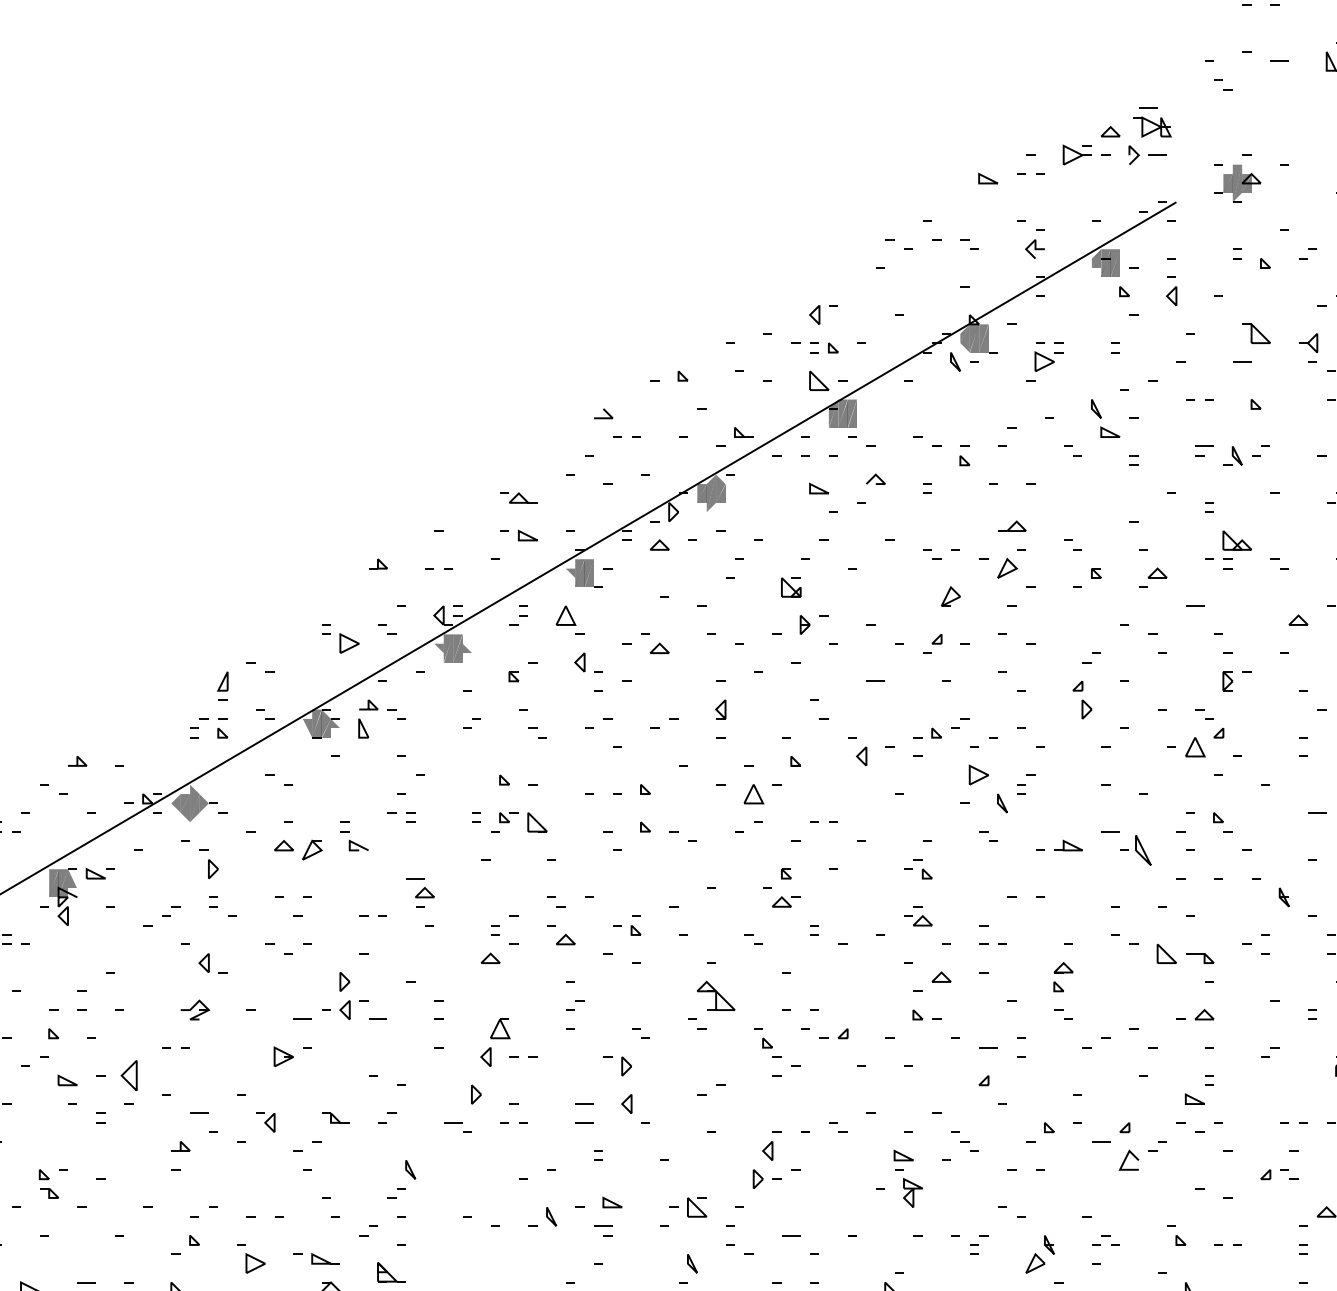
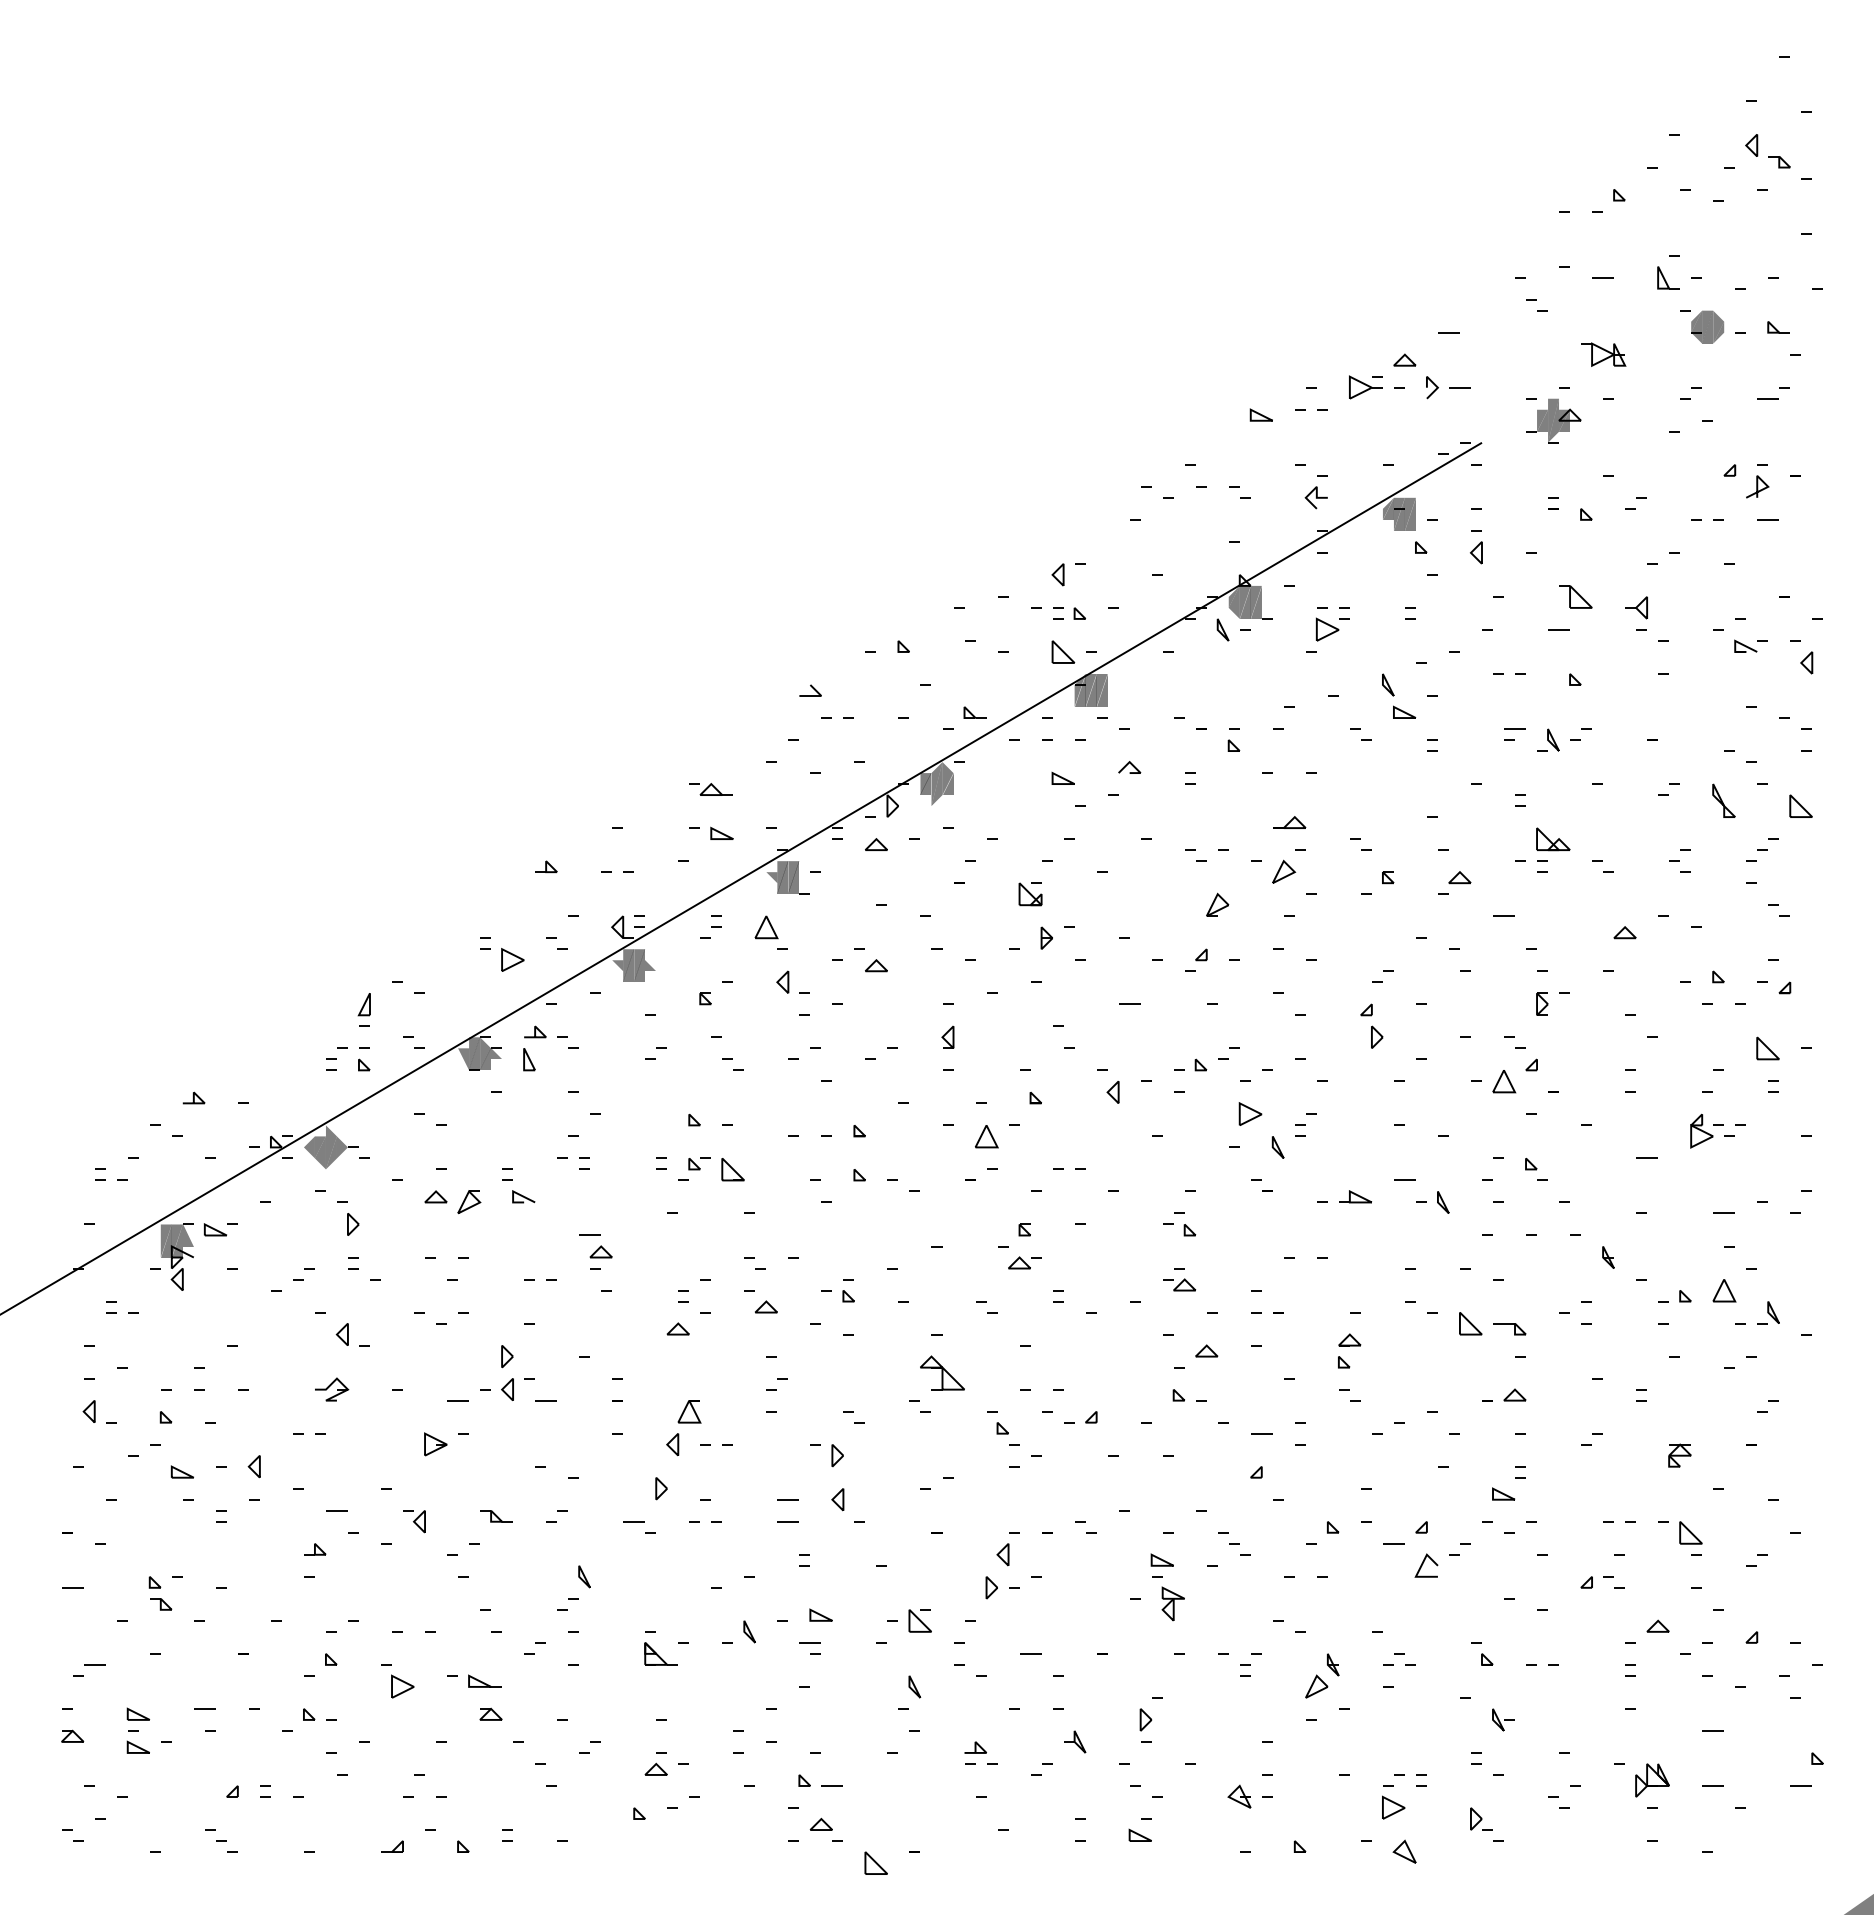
part: (1152, 126) -> (1603, 354), moved
part: (1143, 850) -> (1443, 1202), size x0.62
part: (128, 1075) -> (253, 1466), size x0.62
part: (391, 1271) -> (660, 1653), moved

